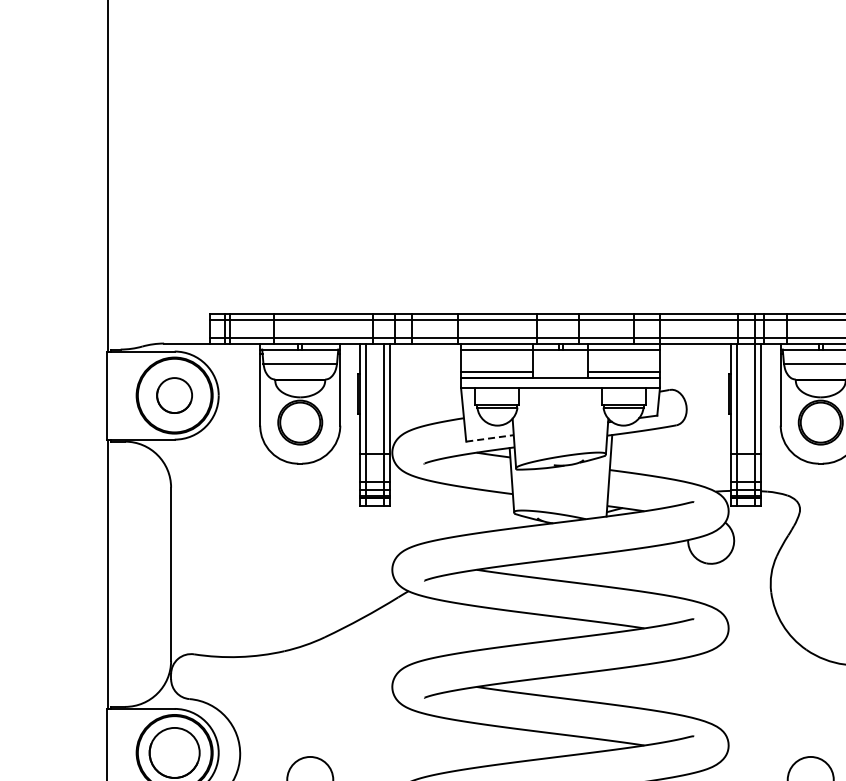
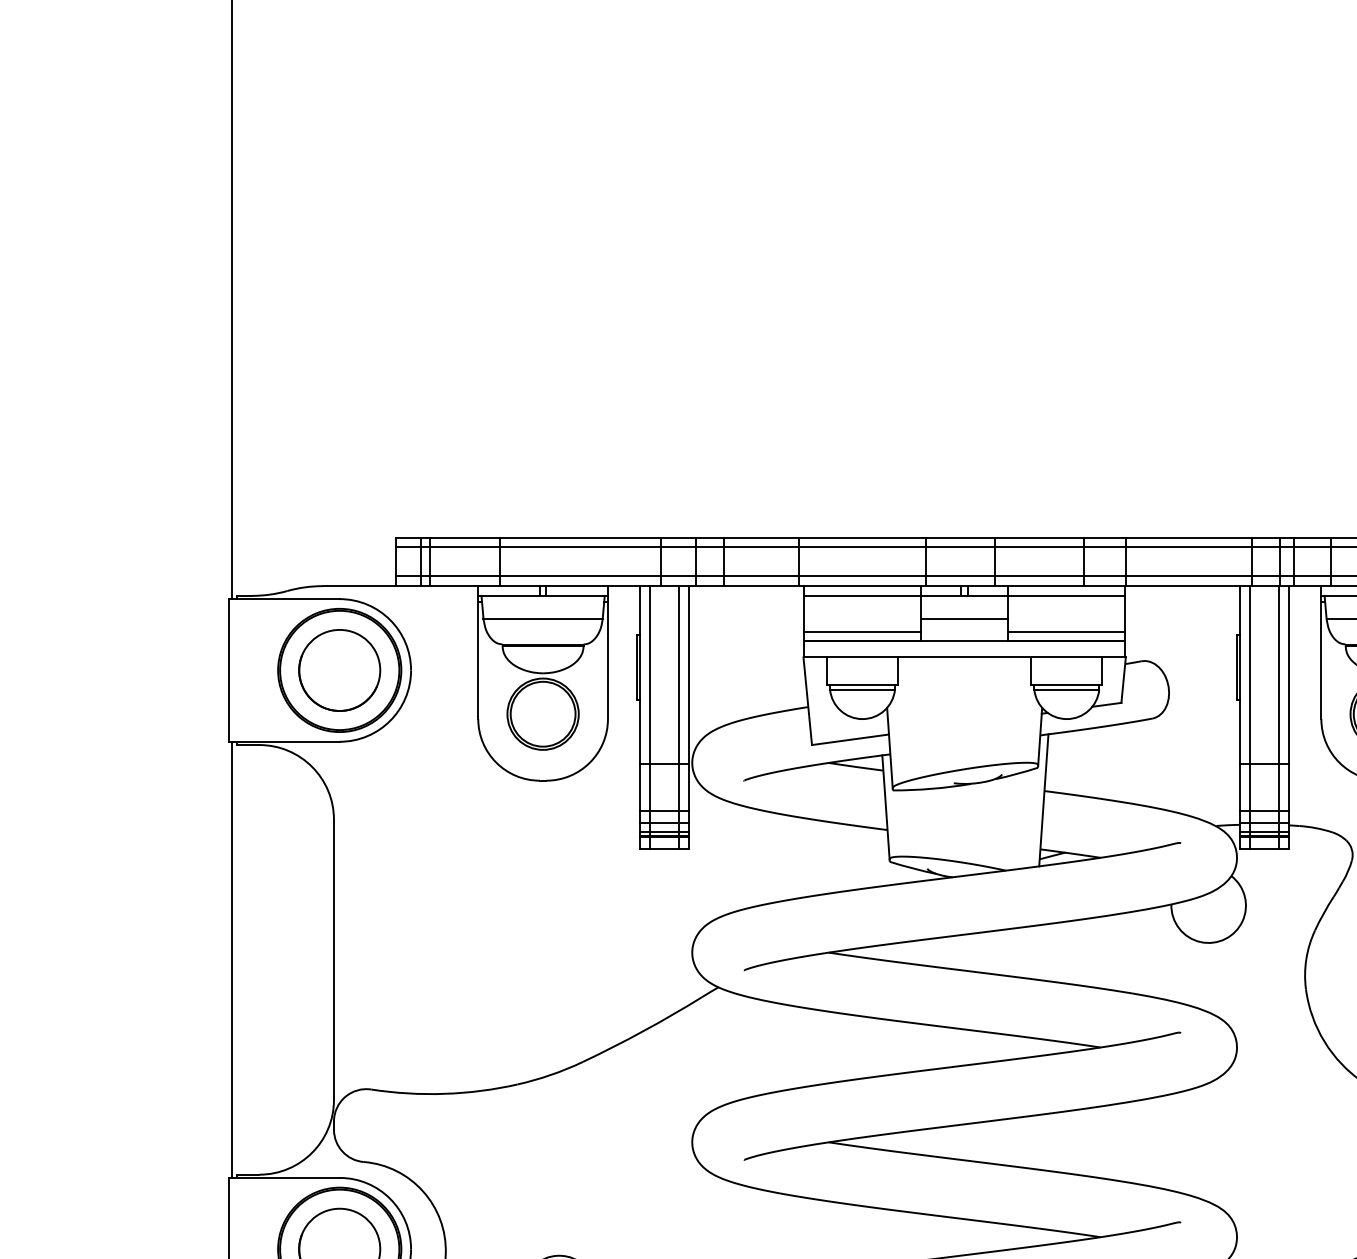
line: (560, 363) -> (964, 618), added
circle: (174, 395) -> (339, 670), size x1.43
line: (490, 438) -> (851, 739), dashed -> solid

